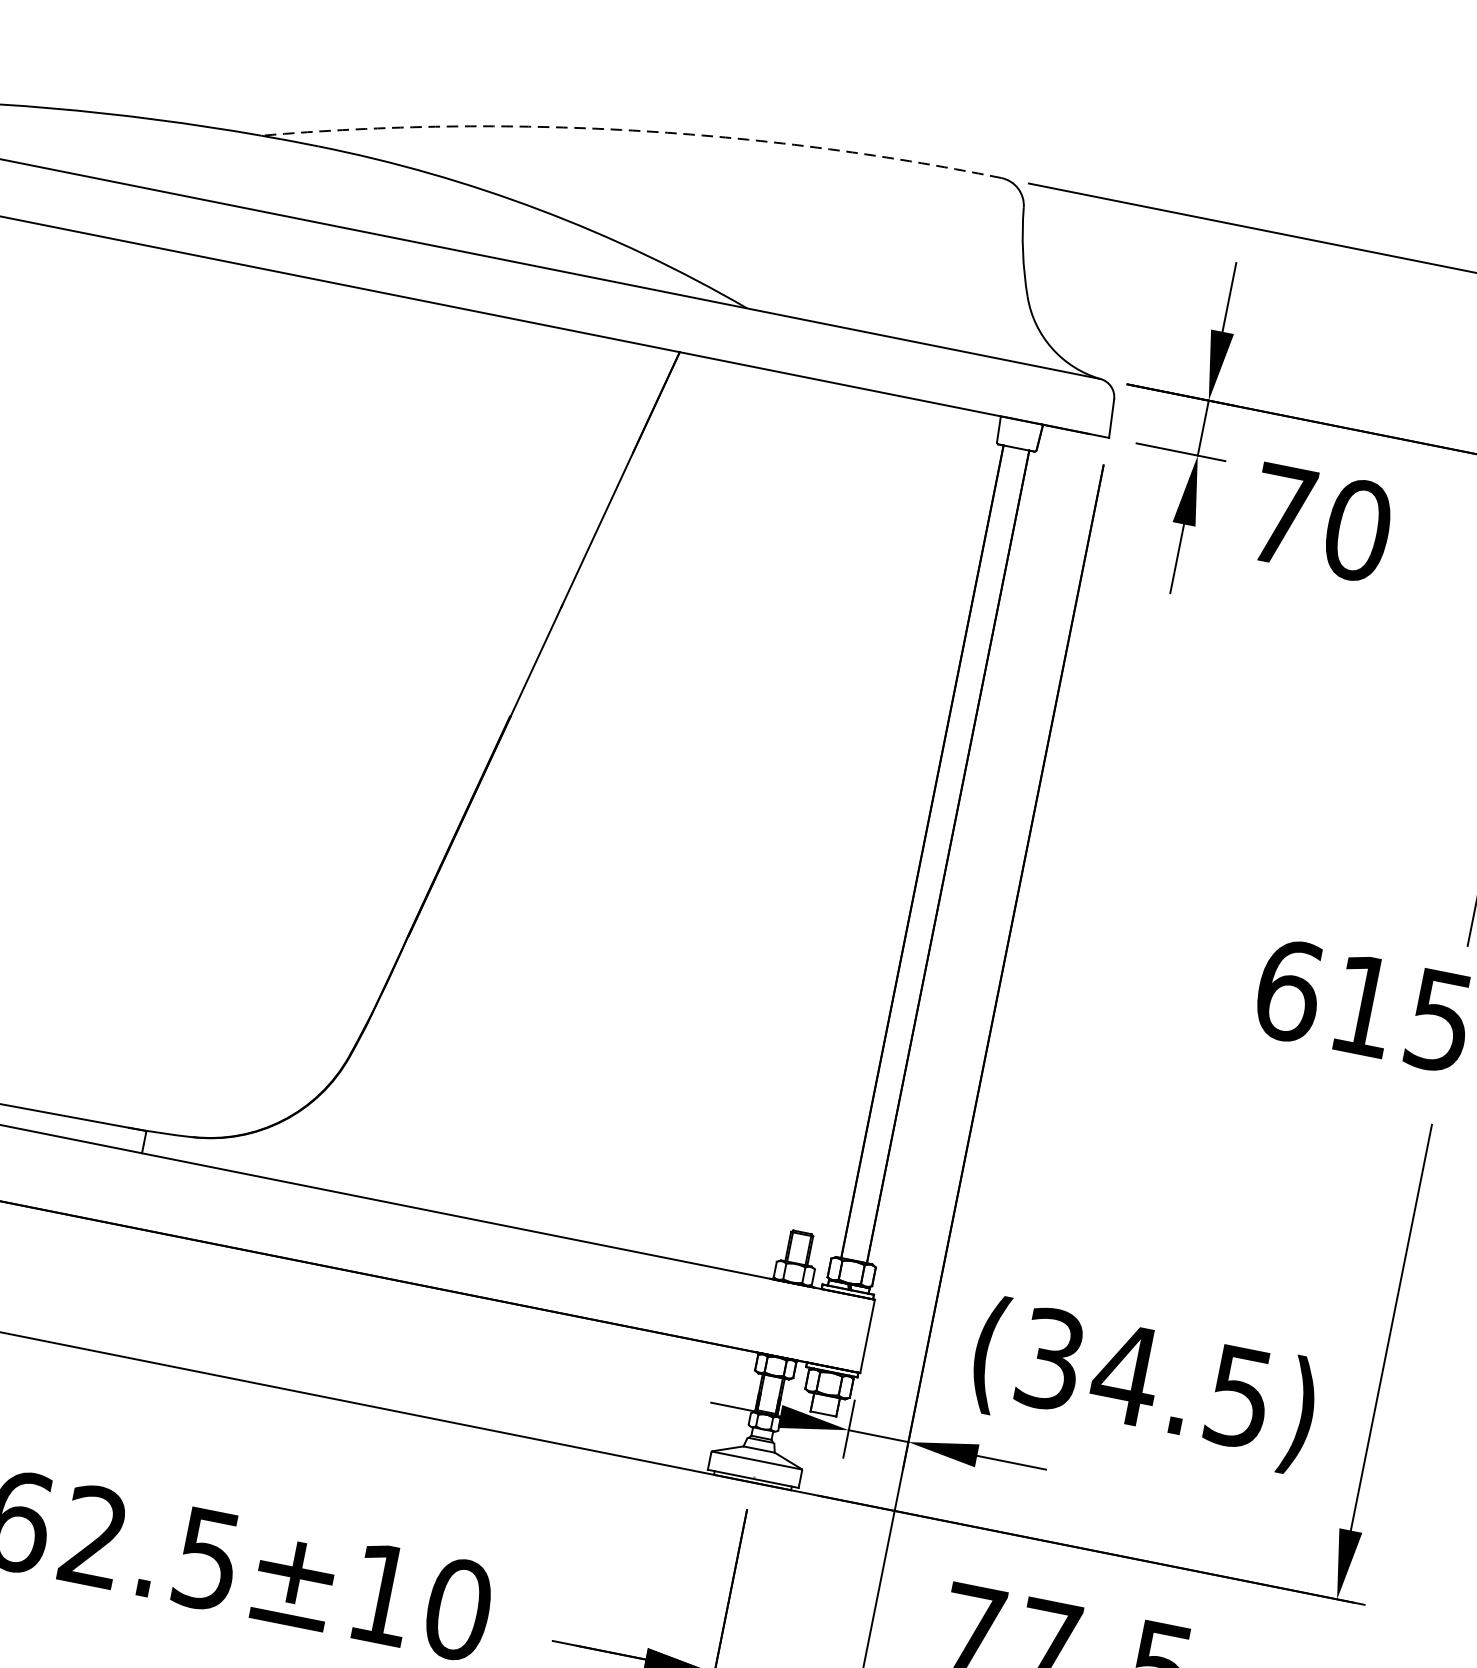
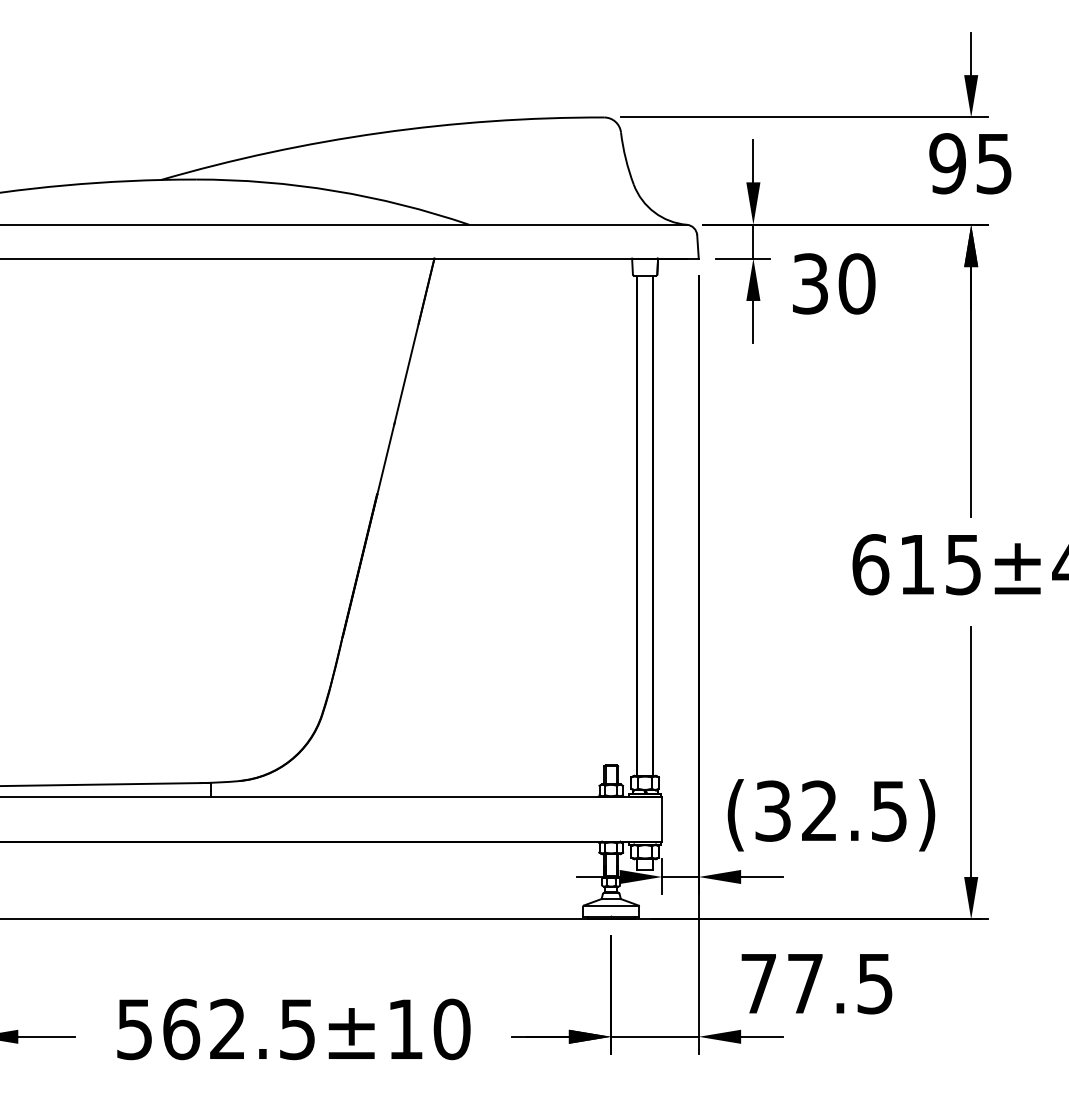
arc: (633, 129) -> (380, 132), dashed -> solid
text: (1282, 514) -> (810, 283), 70 -> 30
text: (1126, 1373) -> (819, 810), (34.5) -> (32.5)

